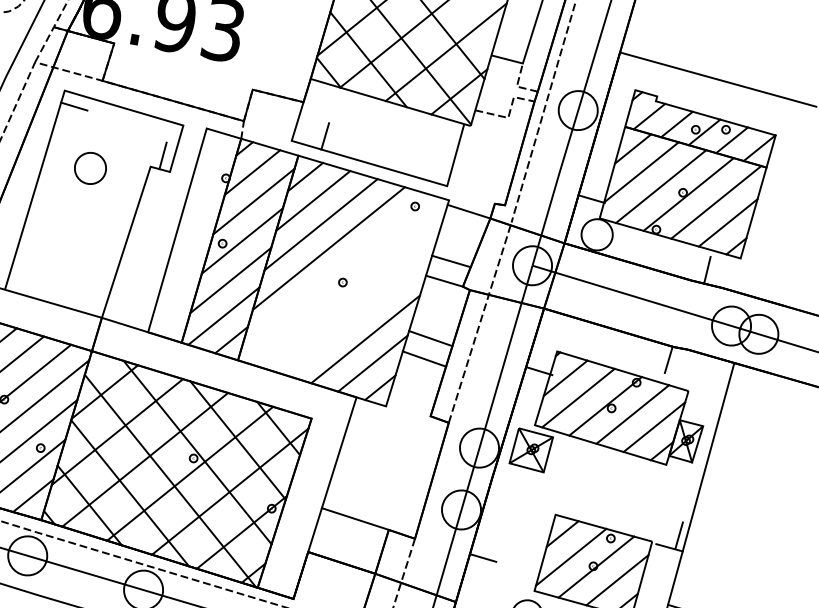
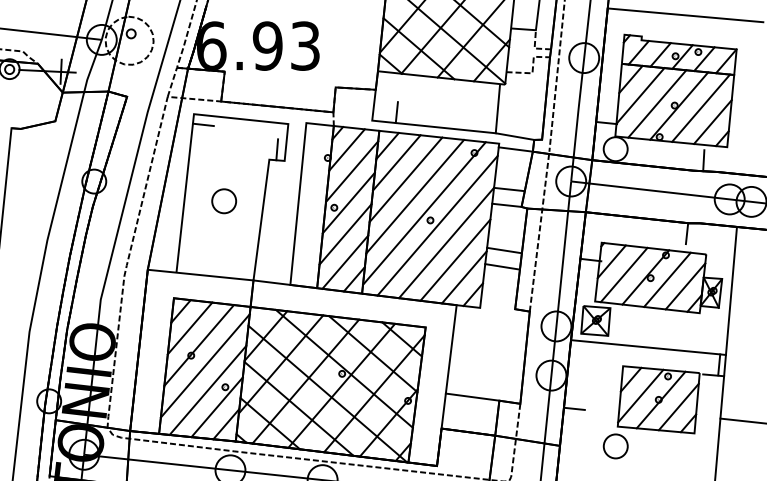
part: (90, 168) -> (224, 201), moved
line: (470, 194) -> (514, 136), added
line: (336, 272) -> (424, 213), added
line: (350, 290) -> (437, 225), added
line: (358, 314) -> (446, 242), added
line: (592, 496) -> (648, 347), added

